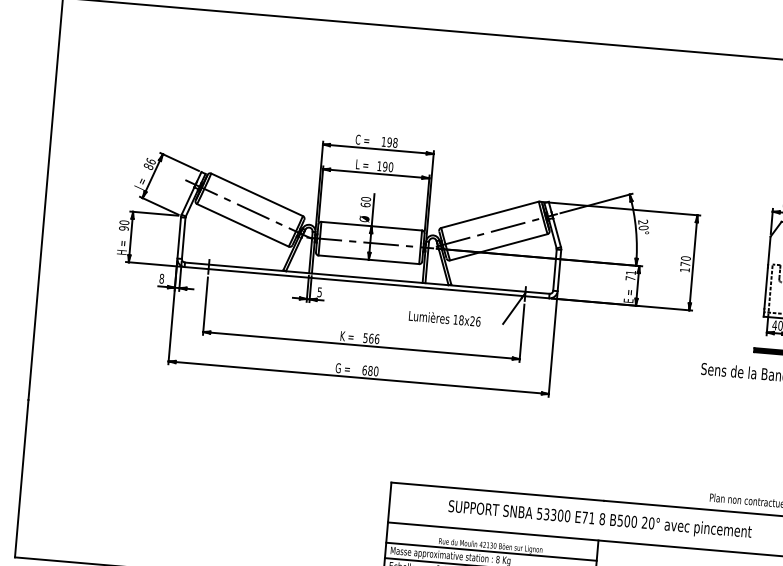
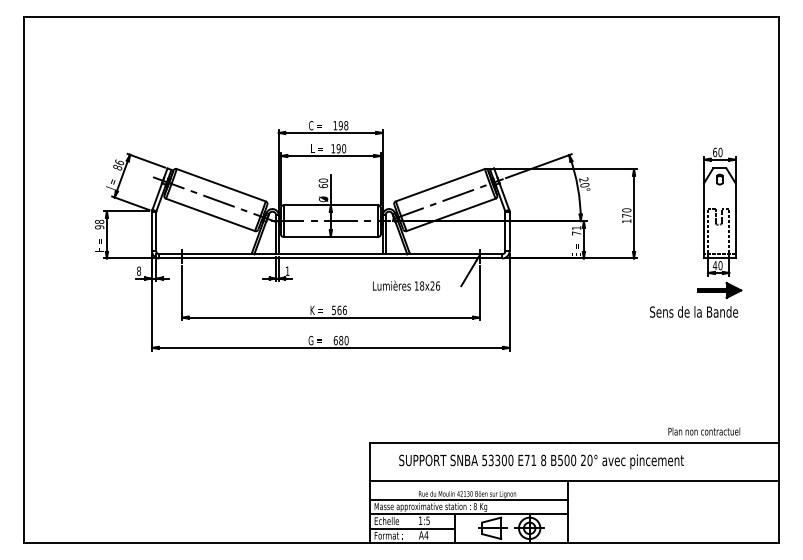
text: (124, 222) -> (99, 221), 90 -> 98
text: (319, 291) -> (287, 270), 5 -> 1
text: (600, 520) -> (541, 461), moved

